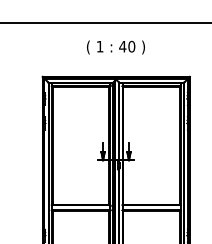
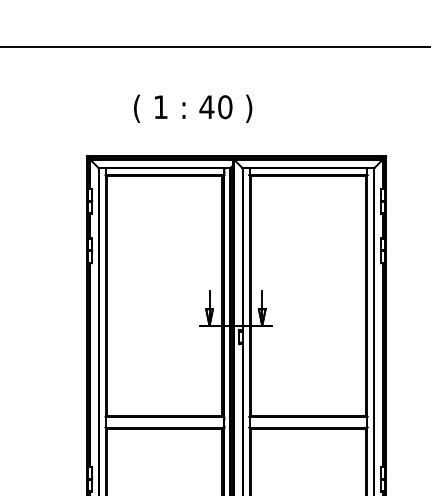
text: (115, 47) -> (192, 108), moved

